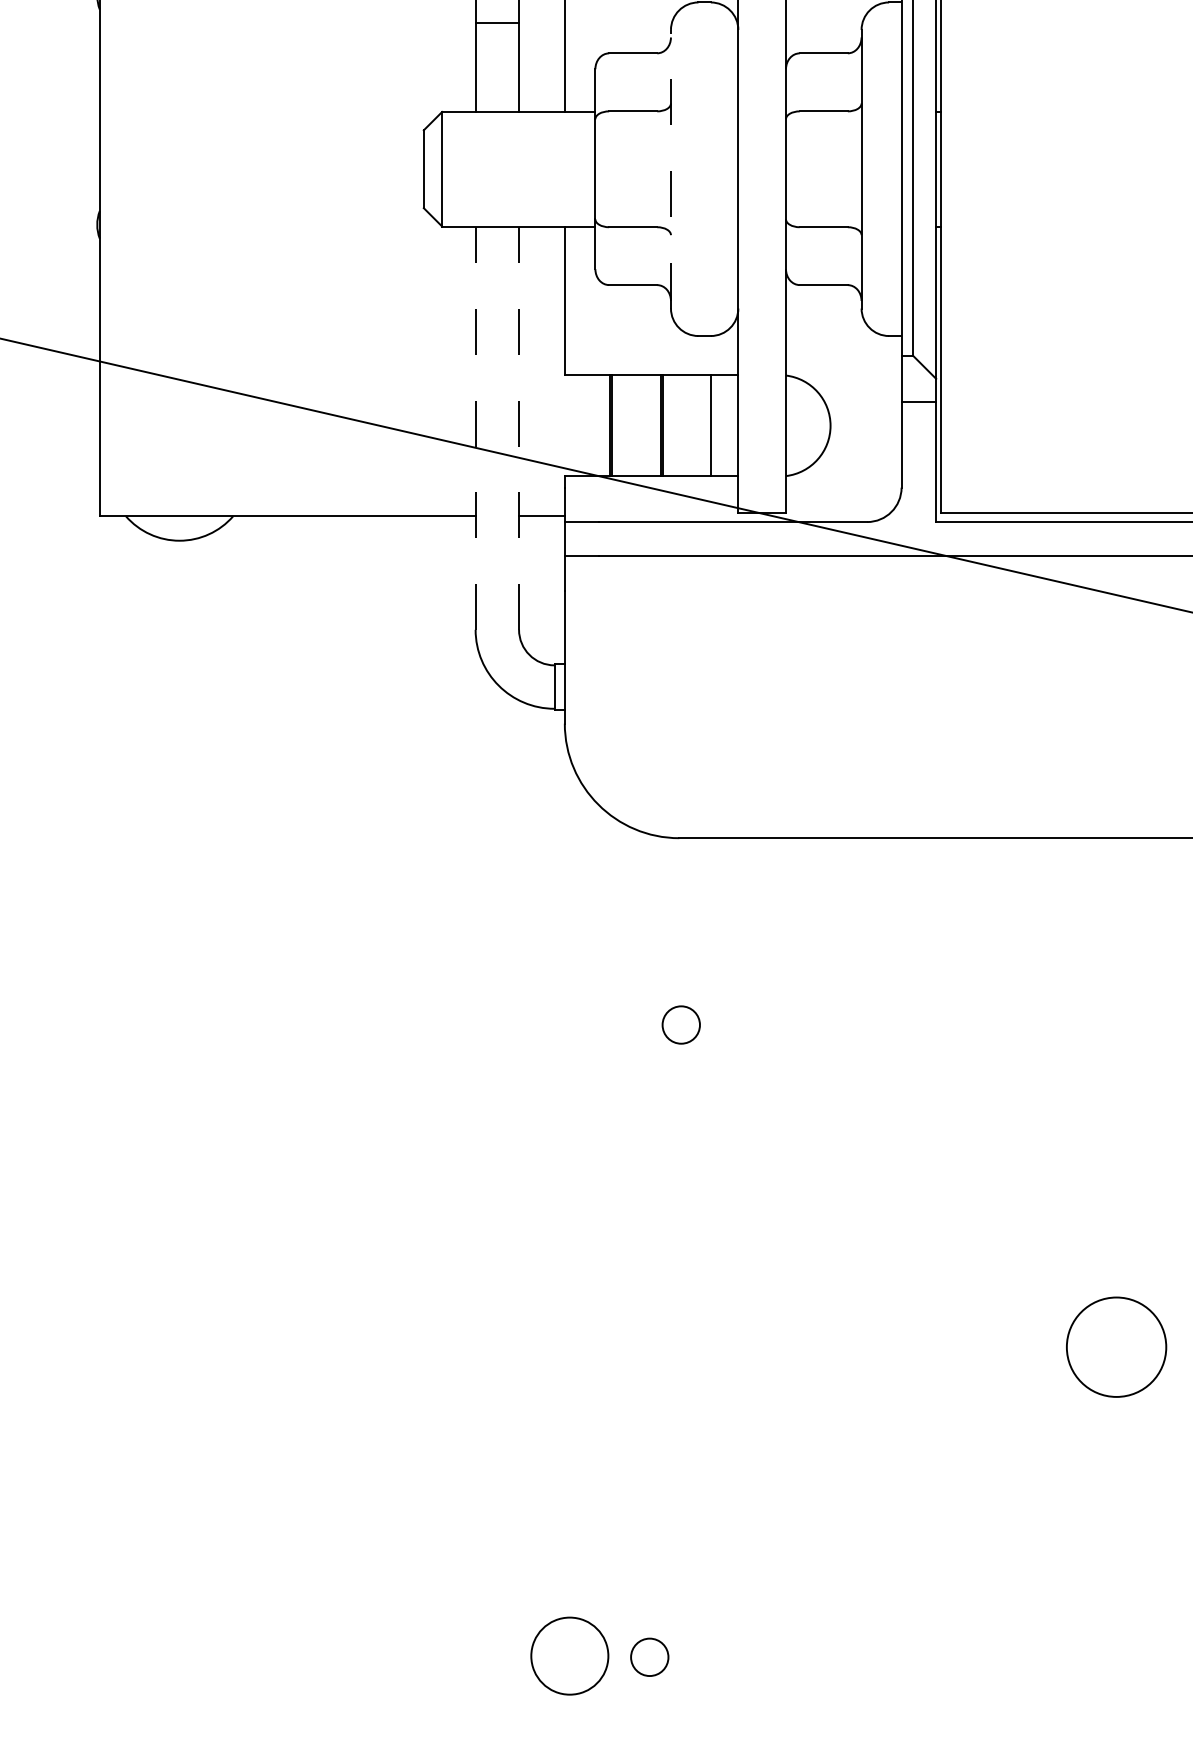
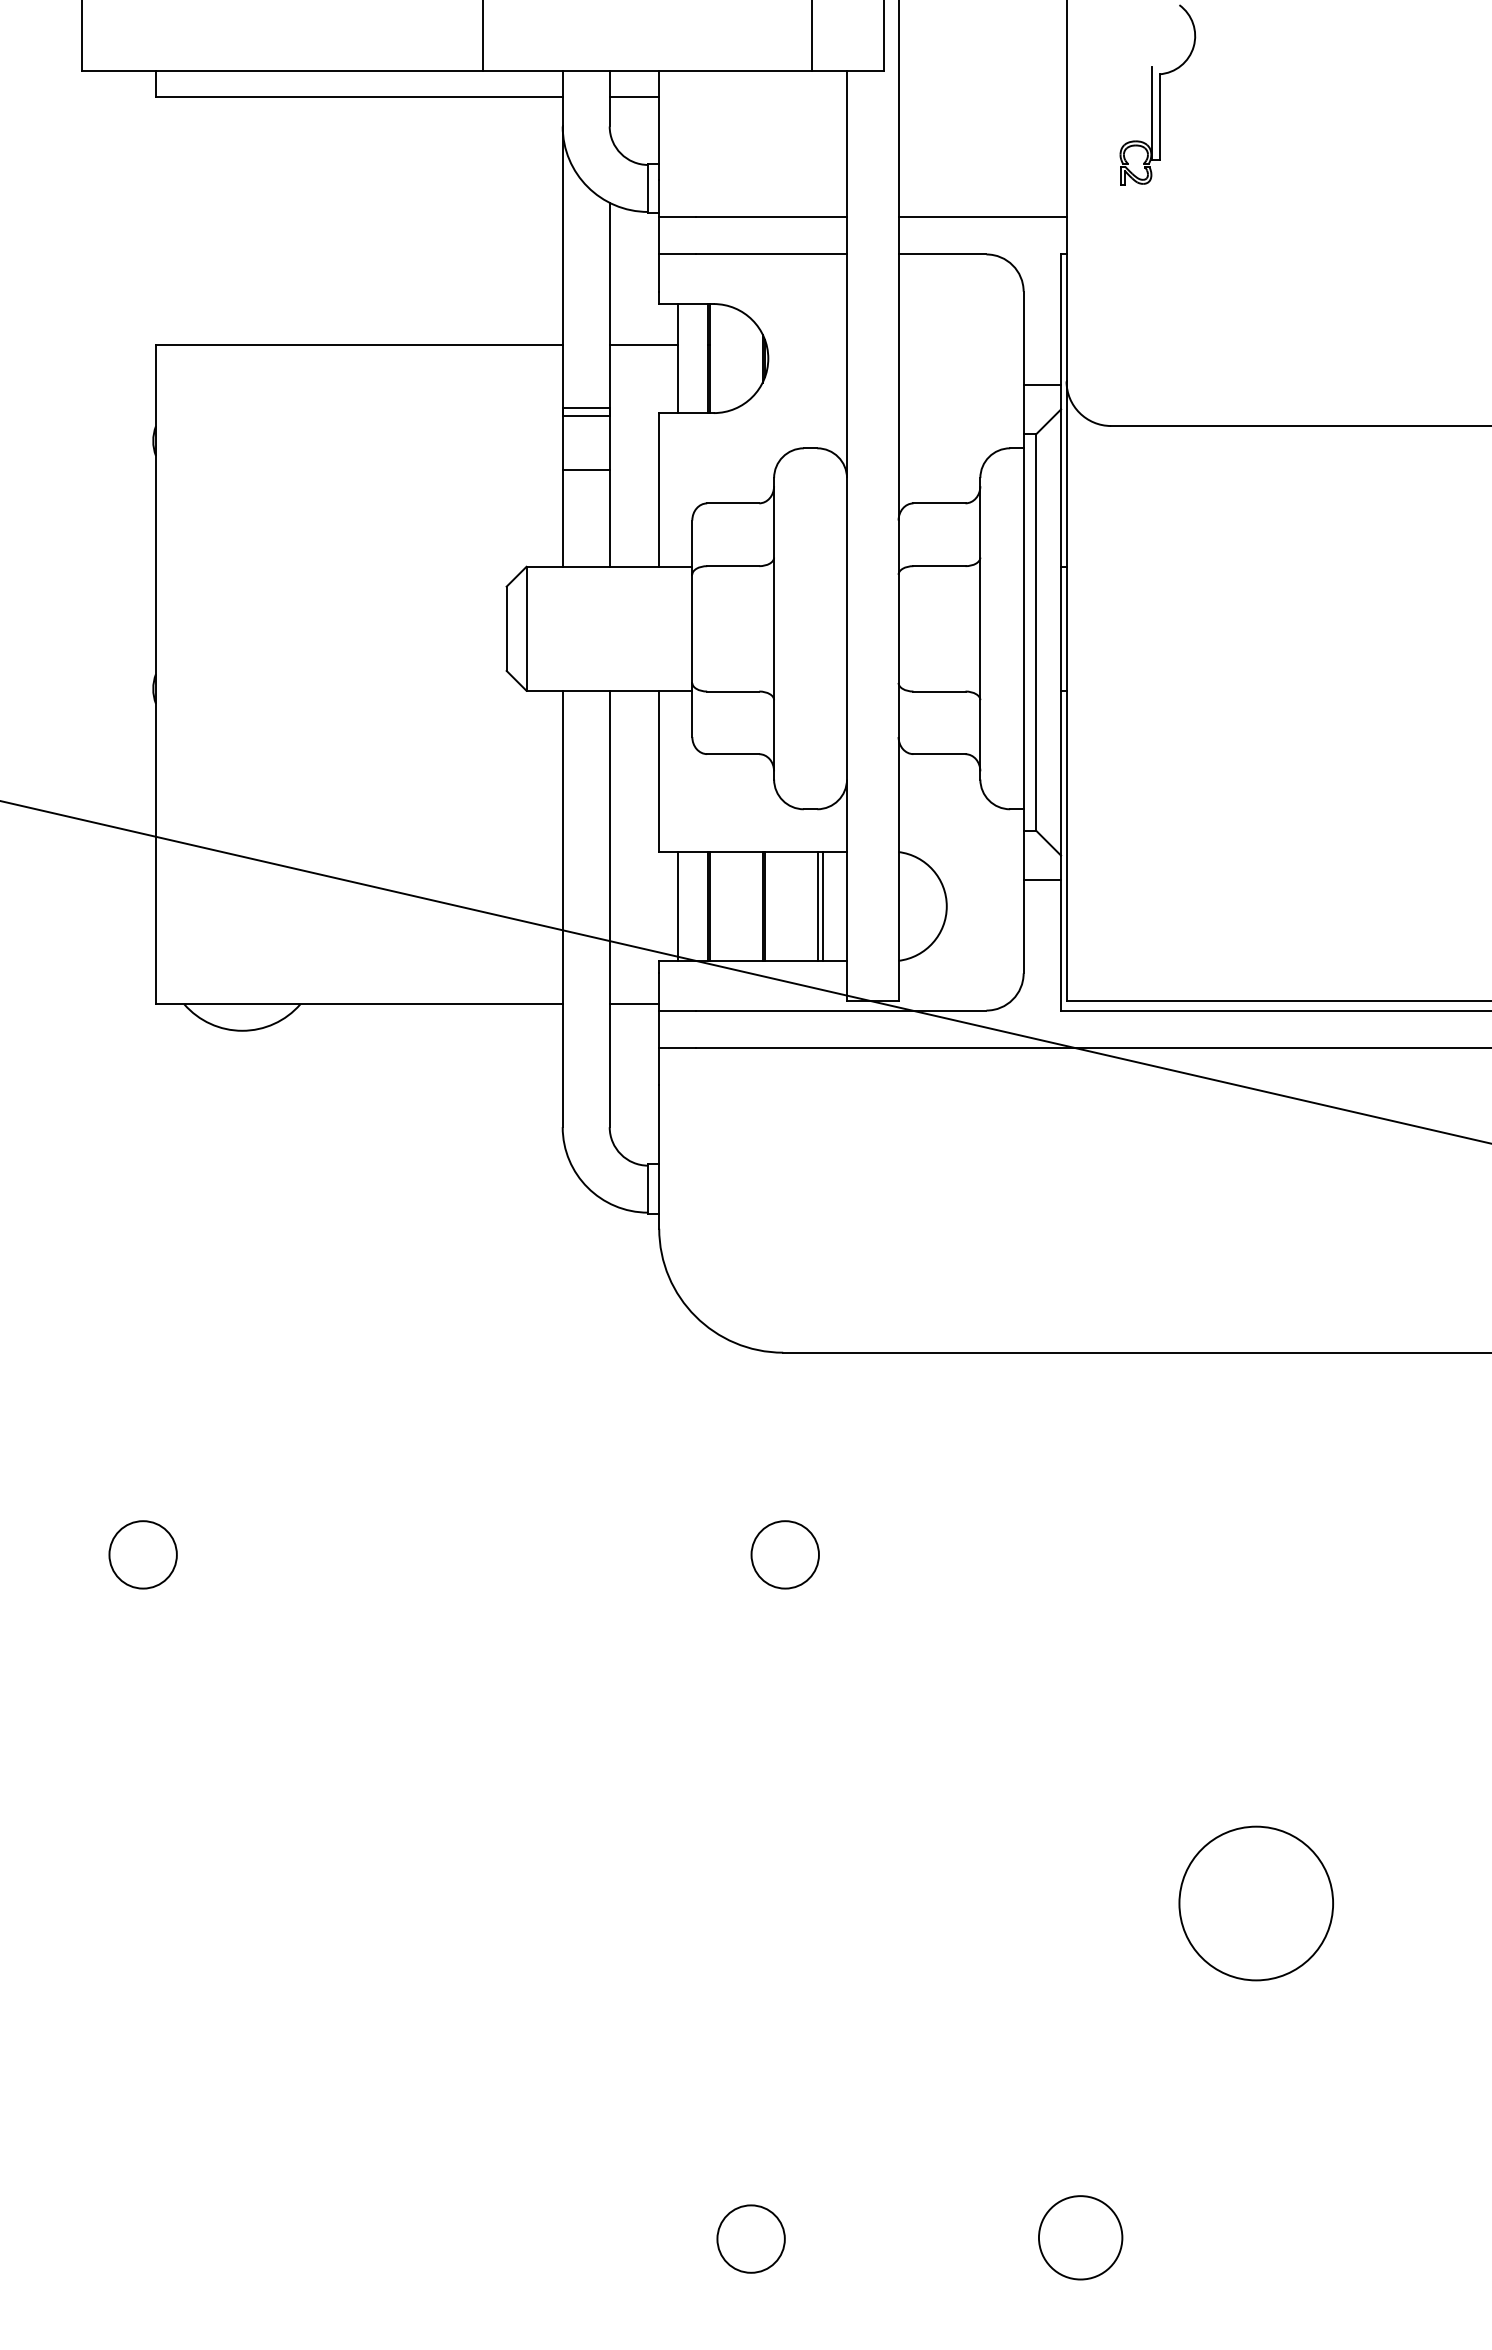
line: (671, 168) -> (774, 628), dashed -> solid
line: (581, 425) -> (677, 906), added
line: (715, 425) -> (822, 906), added
line: (475, 427) -> (562, 908), dashed -> solid
line: (518, 427) -> (609, 908), dashed -> solid
circle: (87, 1024) -> (142, 1554), added
circle: (680, 1024) -> (784, 1554), size x1.67
circle: (1116, 1347) -> (1256, 1903), size x1.43
circle: (569, 1655) -> (1080, 2237), moved
circle: (649, 1656) -> (750, 2238), size x1.67

